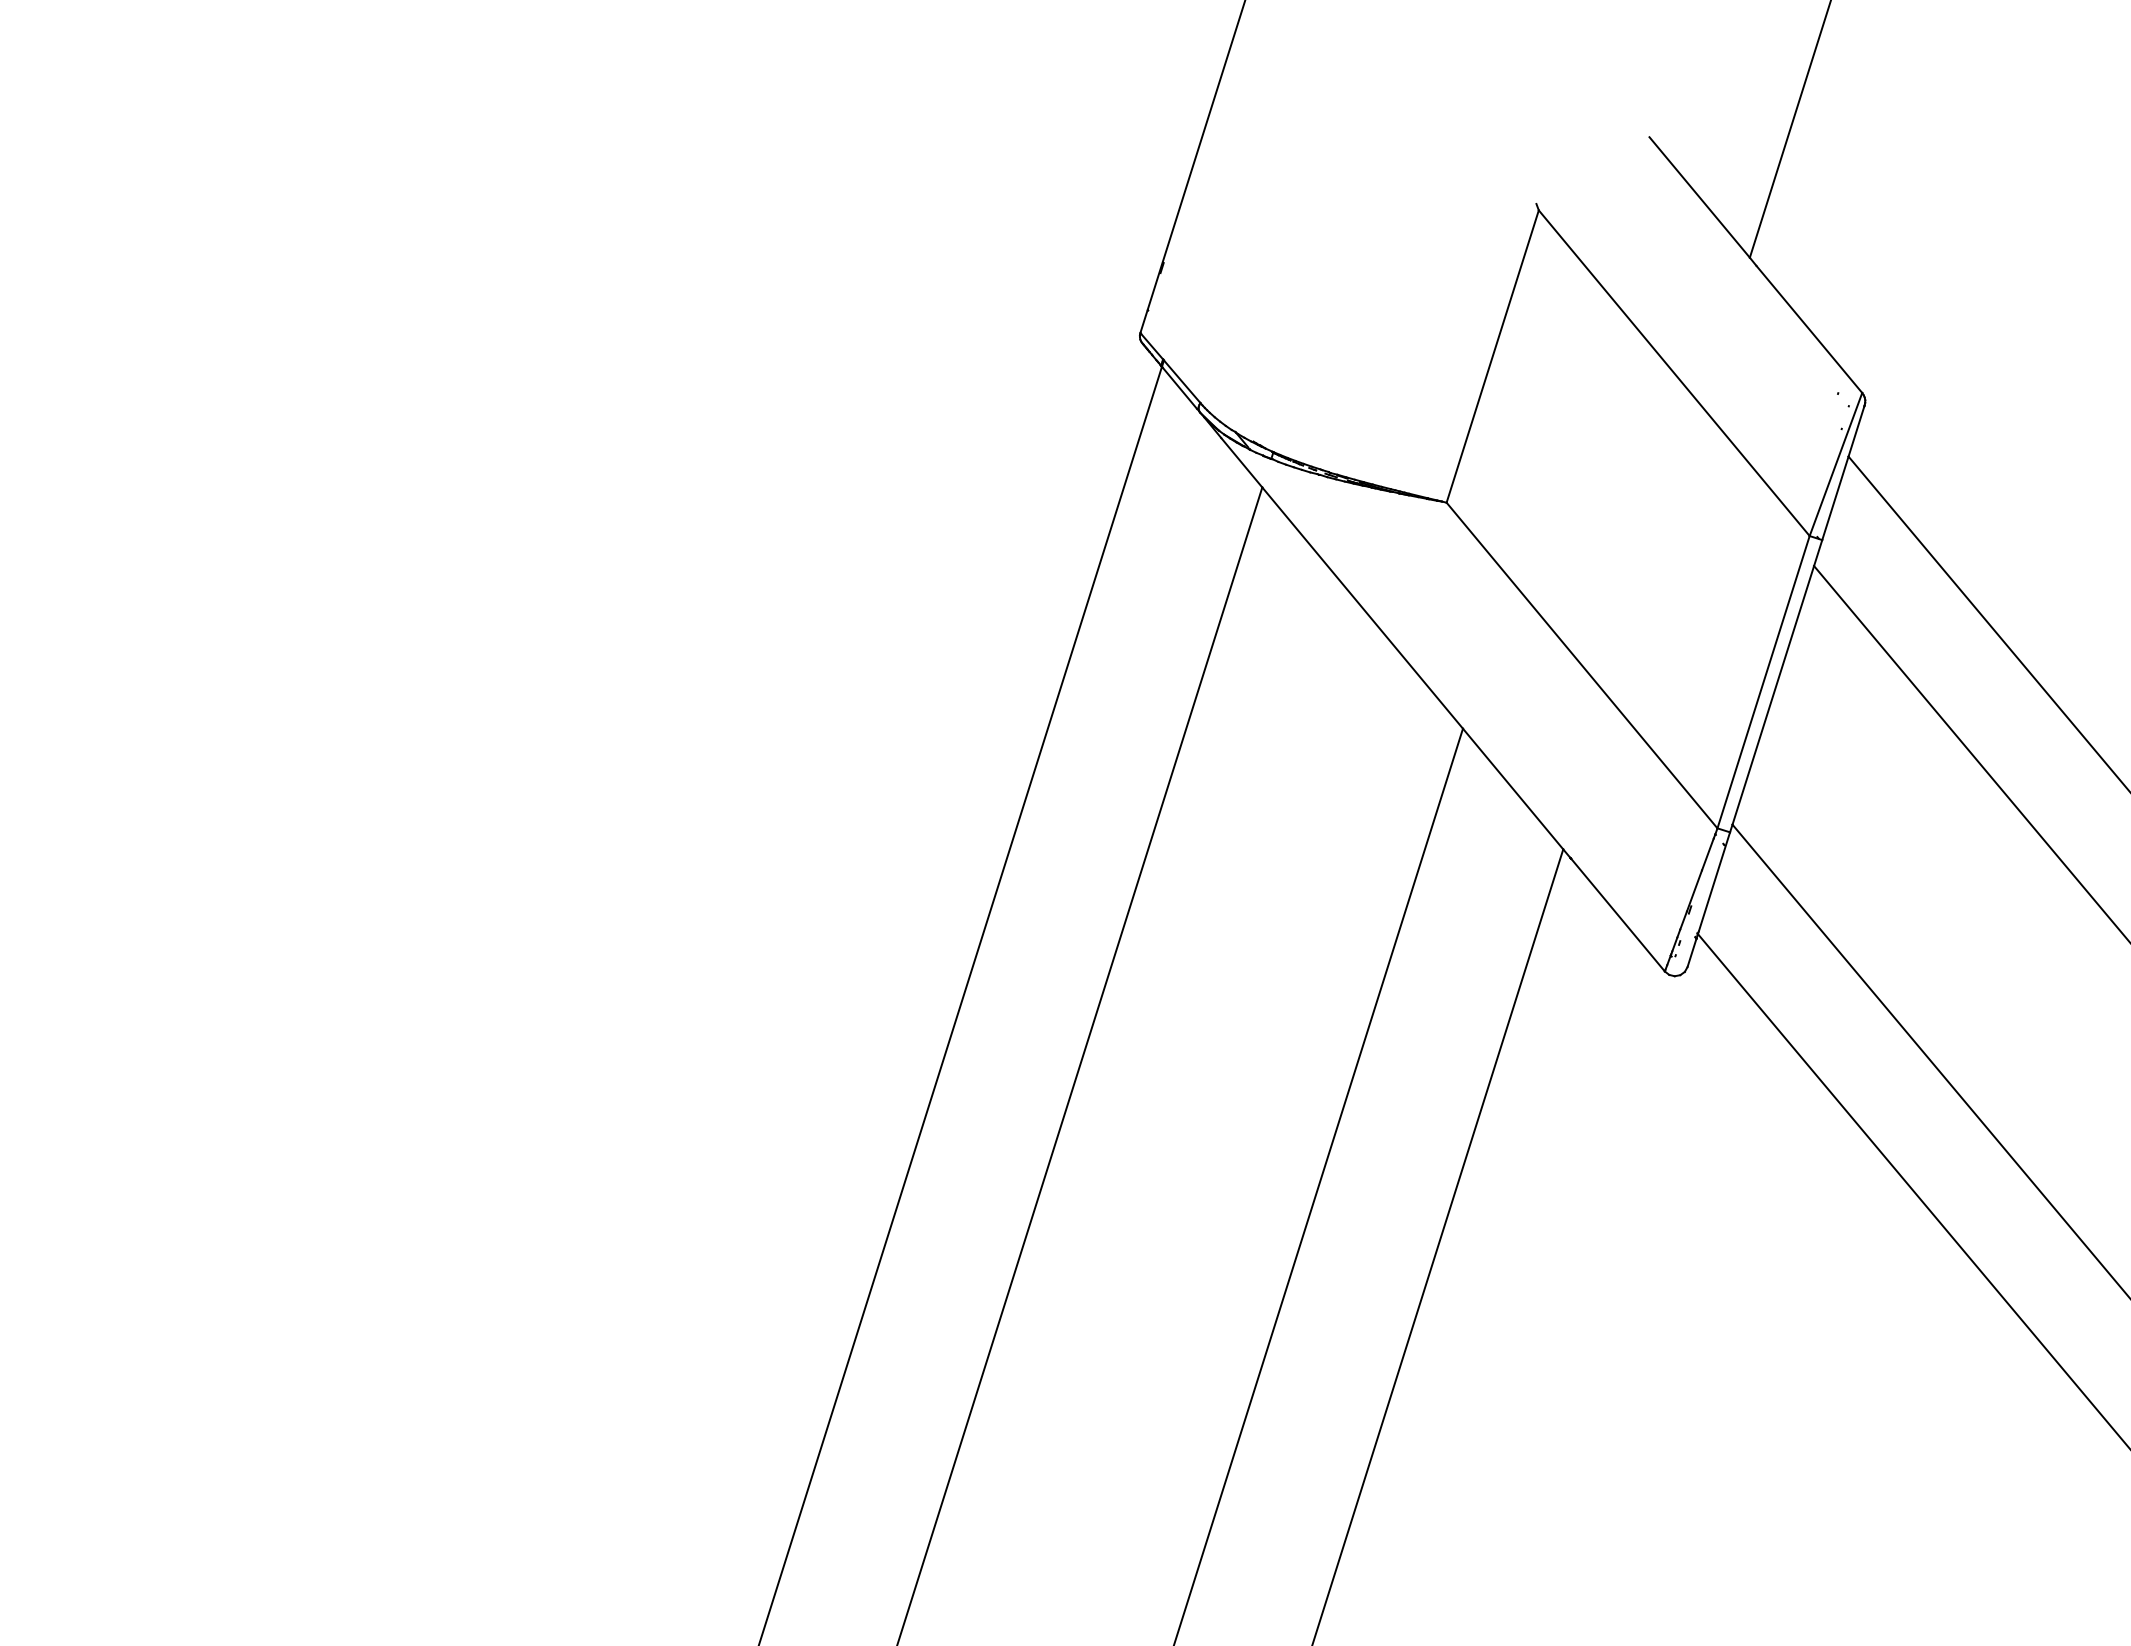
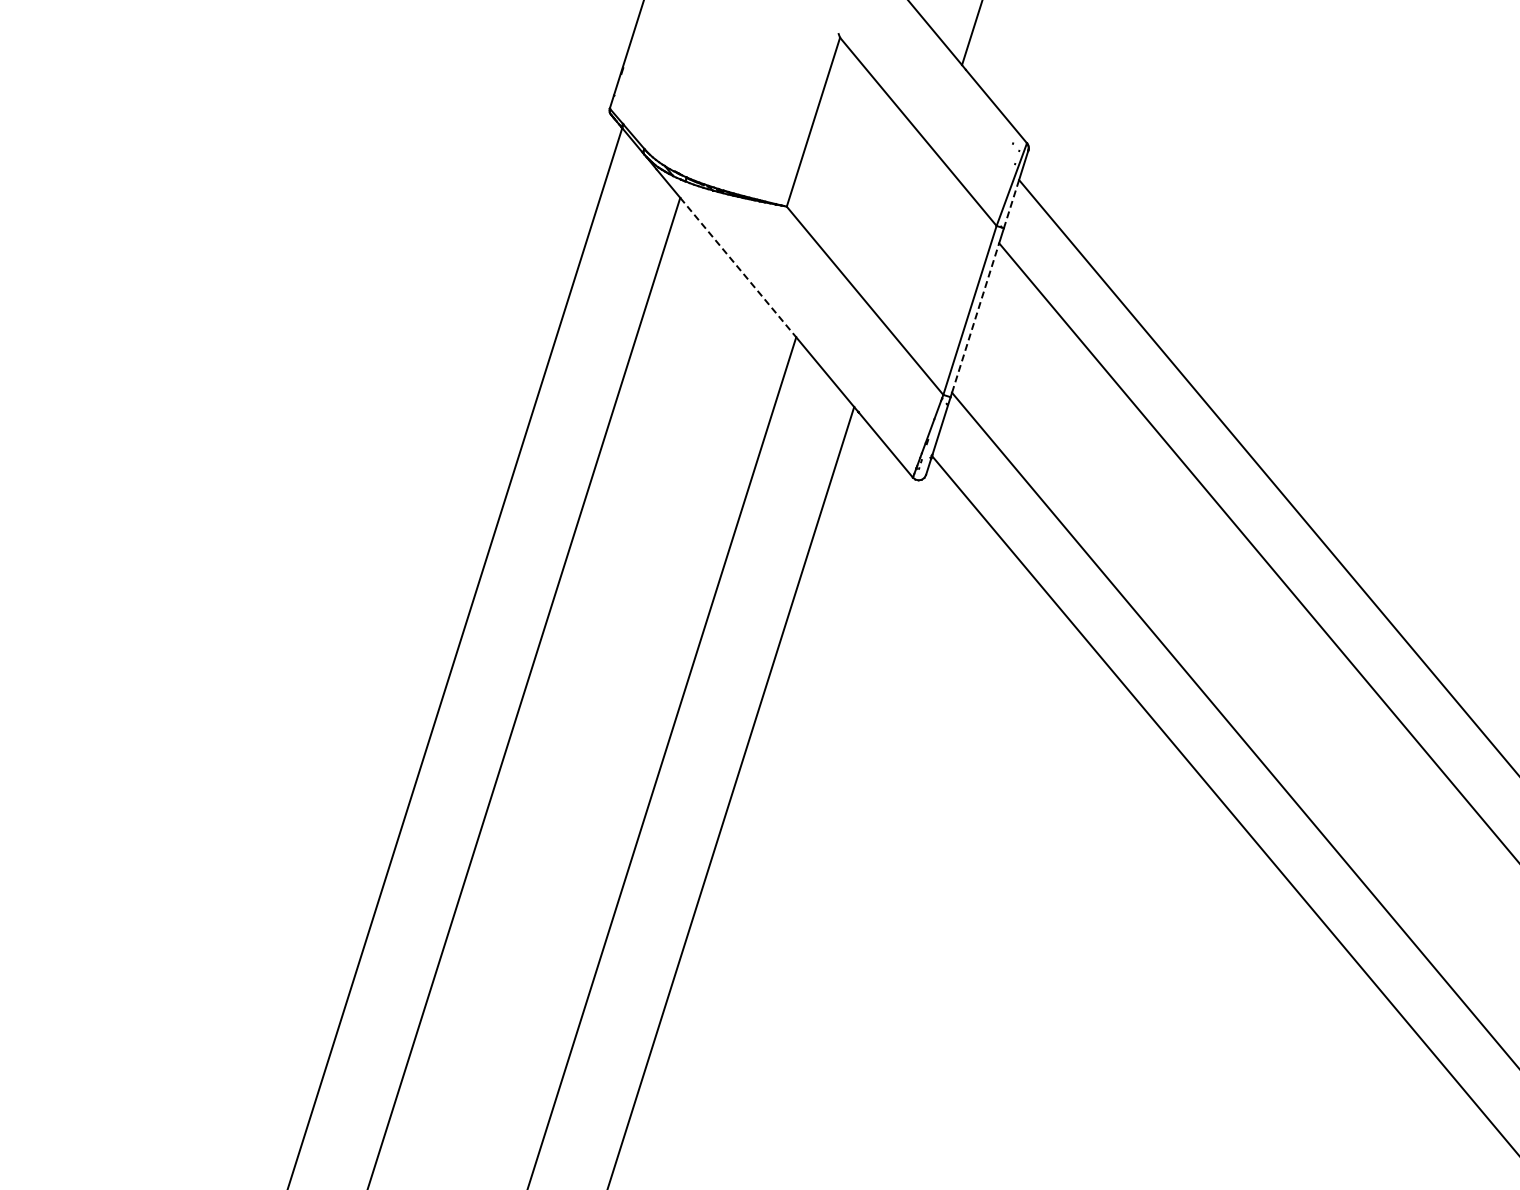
line: (1835, 498) -> (1011, 204), solid -> dashed
line: (1363, 607) -> (738, 267), solid -> dashed
line: (1773, 694) -> (975, 317), solid -> dashed

